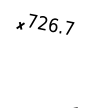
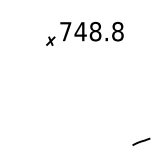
text: (55, 25) -> (98, 31), 726.7 -> 748.8

